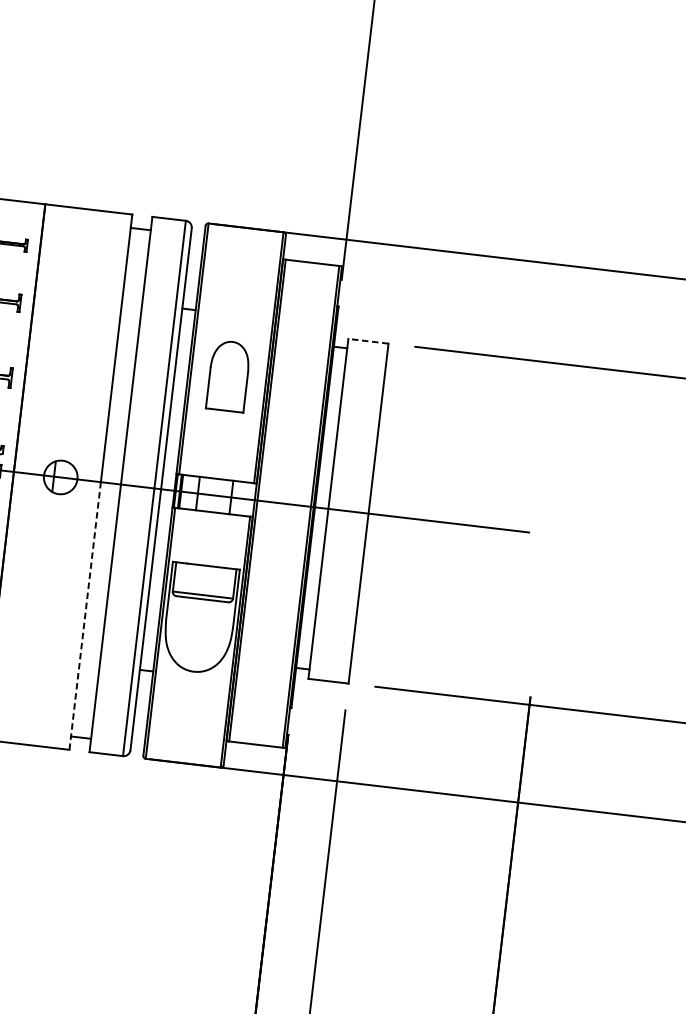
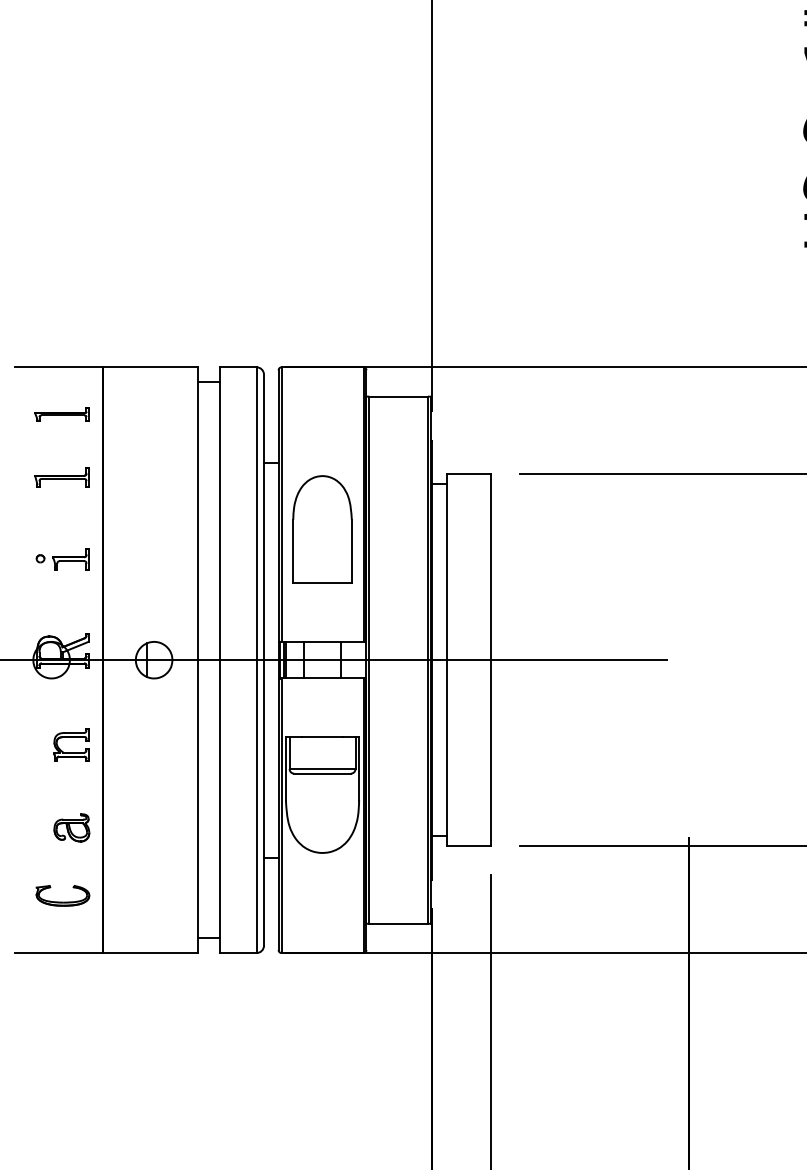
line: (367, 341) -> (468, 474), dashed -> solid
part: (228, 376) -> (322, 529), size x1.43
line: (85, 615) -> (198, 806), dashed -> solid

